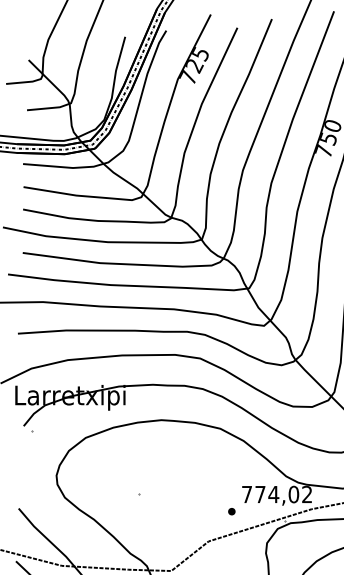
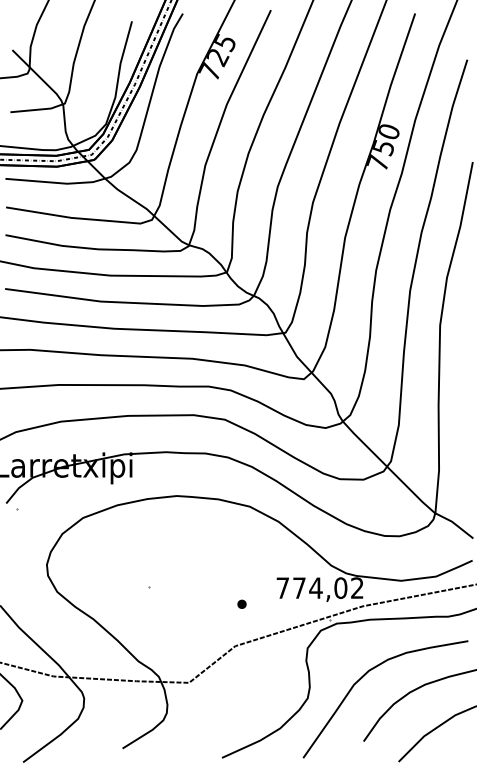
part: (231, 510) -> (241, 603), moved

